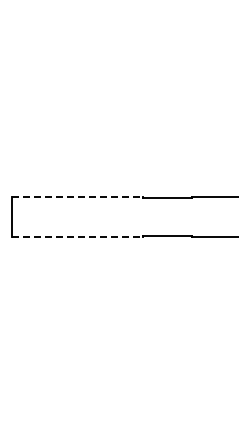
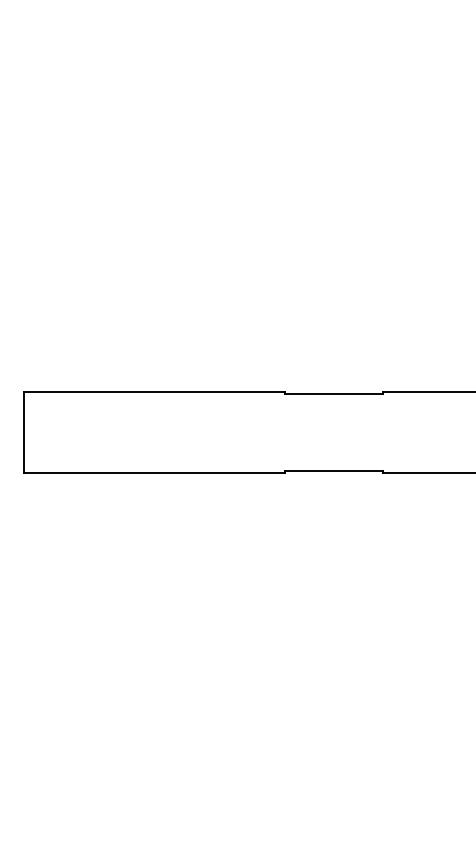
line: (77, 196) -> (154, 391), dashed -> solid
line: (77, 237) -> (154, 473), dashed -> solid

